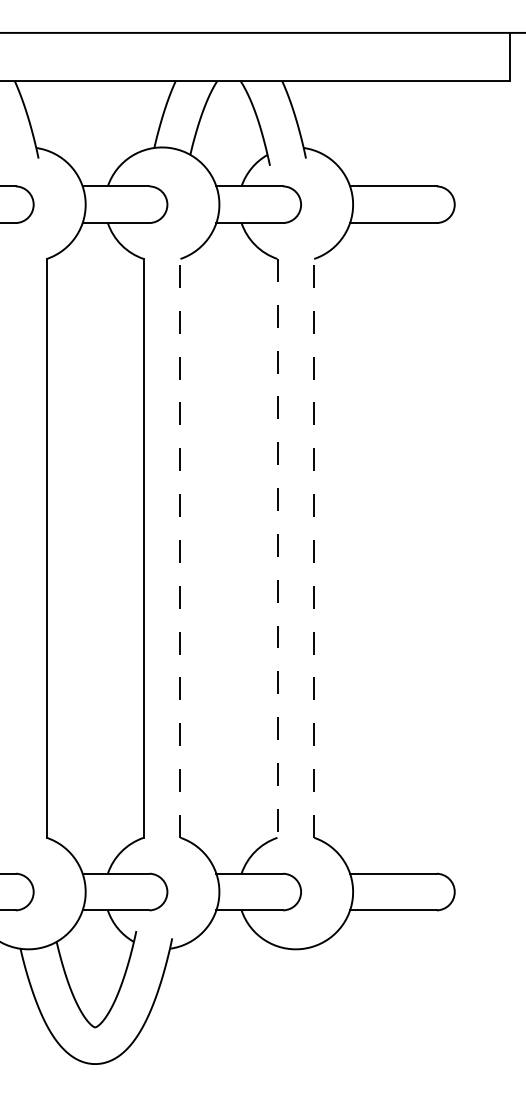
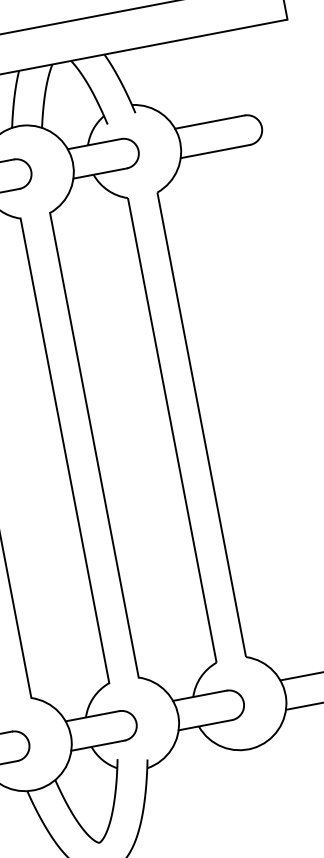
line: (180, 547) -> (94, 444), dashed -> solid
line: (314, 547) -> (201, 424), dashed -> solid
line: (277, 549) -> (172, 431), dashed -> solid

